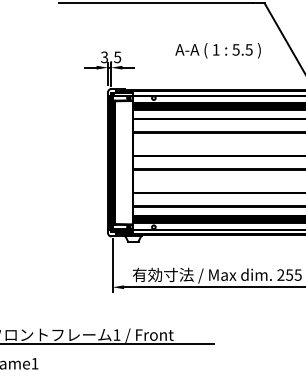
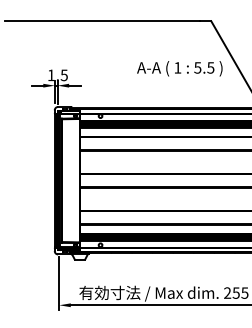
text: (217, 50) -> (179, 68), moved
text: (104, 57) -> (51, 75), 3.5 -> 1.5

